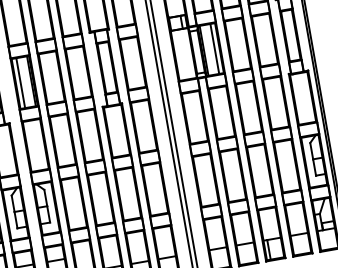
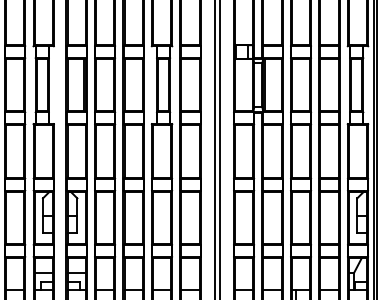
line: (214, 48) -> (276, 84), removed
line: (20, 82) -> (72, 84), removed

